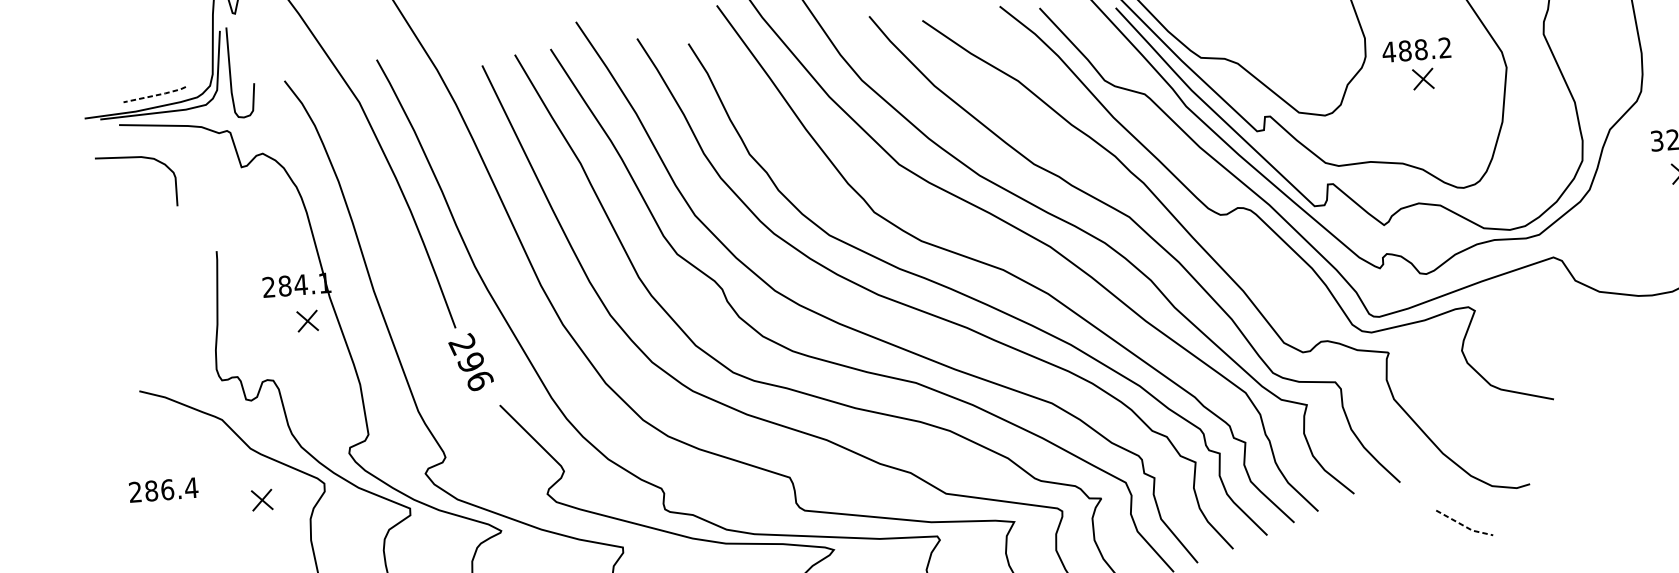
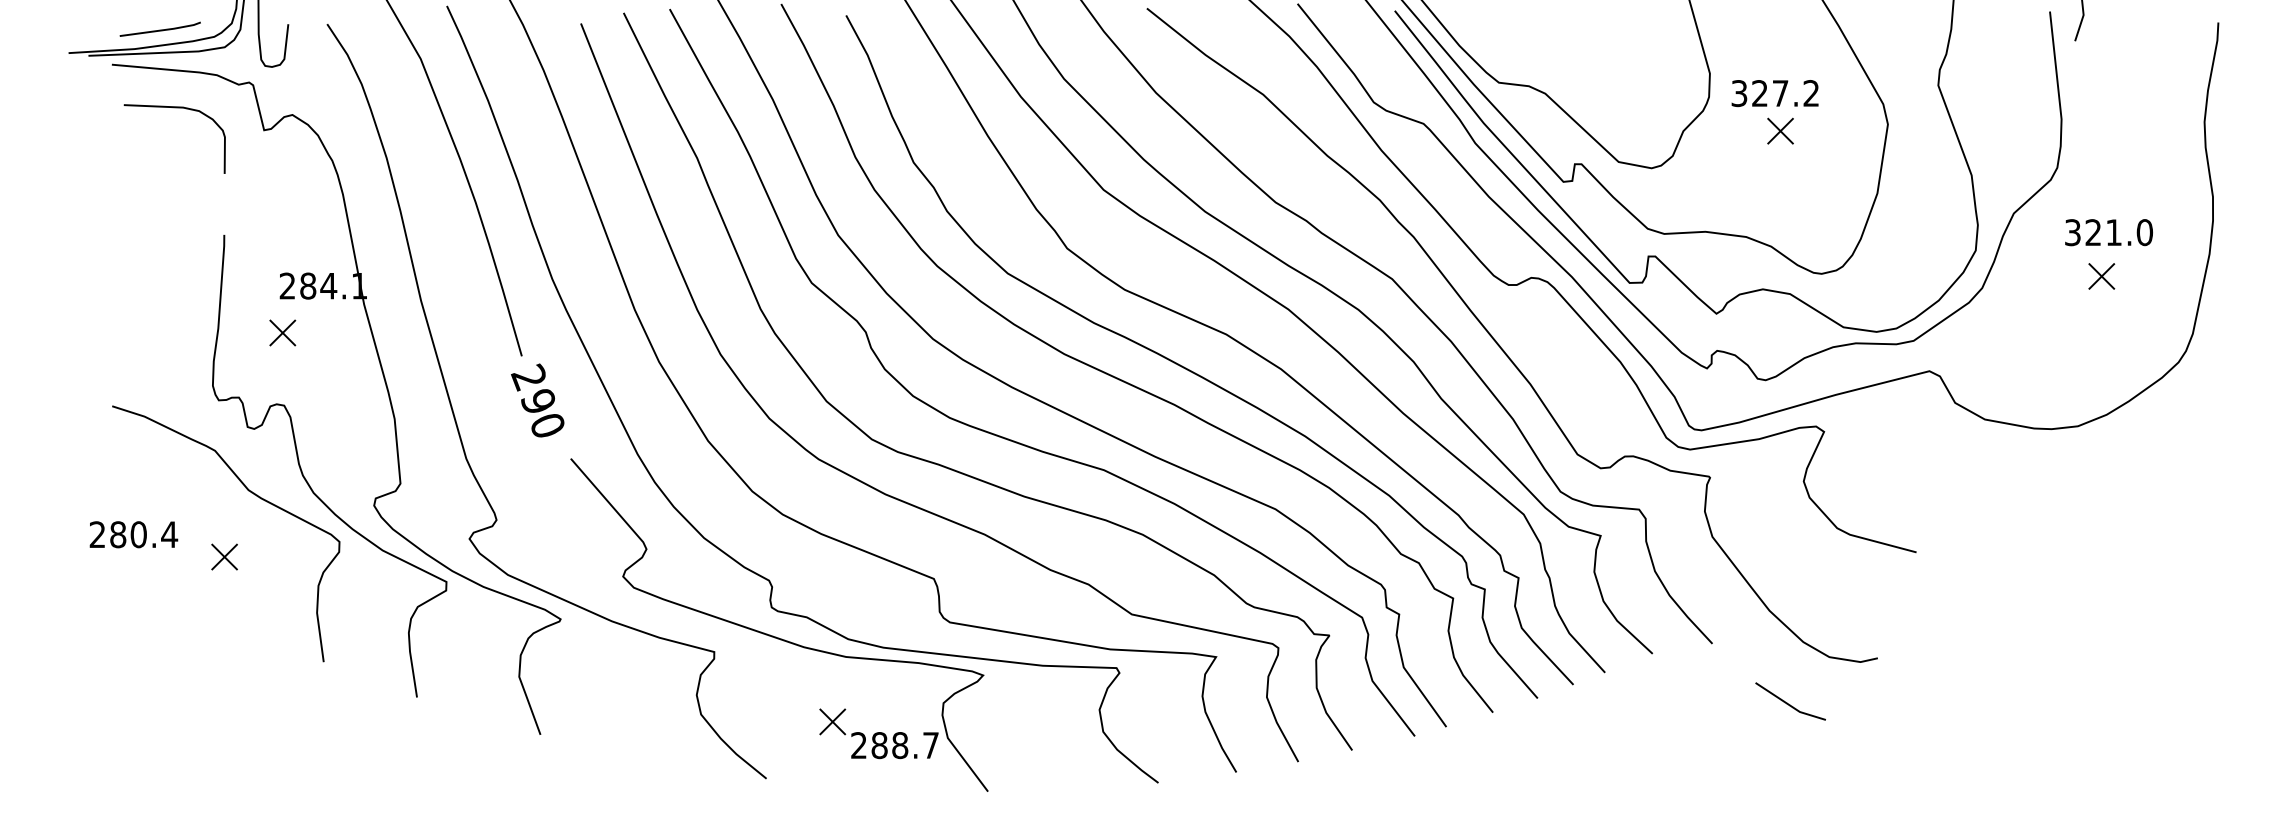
text: (1404, 50) -> (1759, 93), 488.2 -> 327.2
line: (156, 95) -> (162, 30), dashed -> solid
curve: (134, 158) -> (174, 108), moved
part: (307, 320) -> (282, 332), moved
text: (480, 381) -> (548, 426), 296 -> 290
text: (167, 489) -> (138, 534), 286.4 -> 280.4
part: (262, 499) -> (224, 556), moved
line: (1464, 526) -> (1790, 705), dashed -> solid

